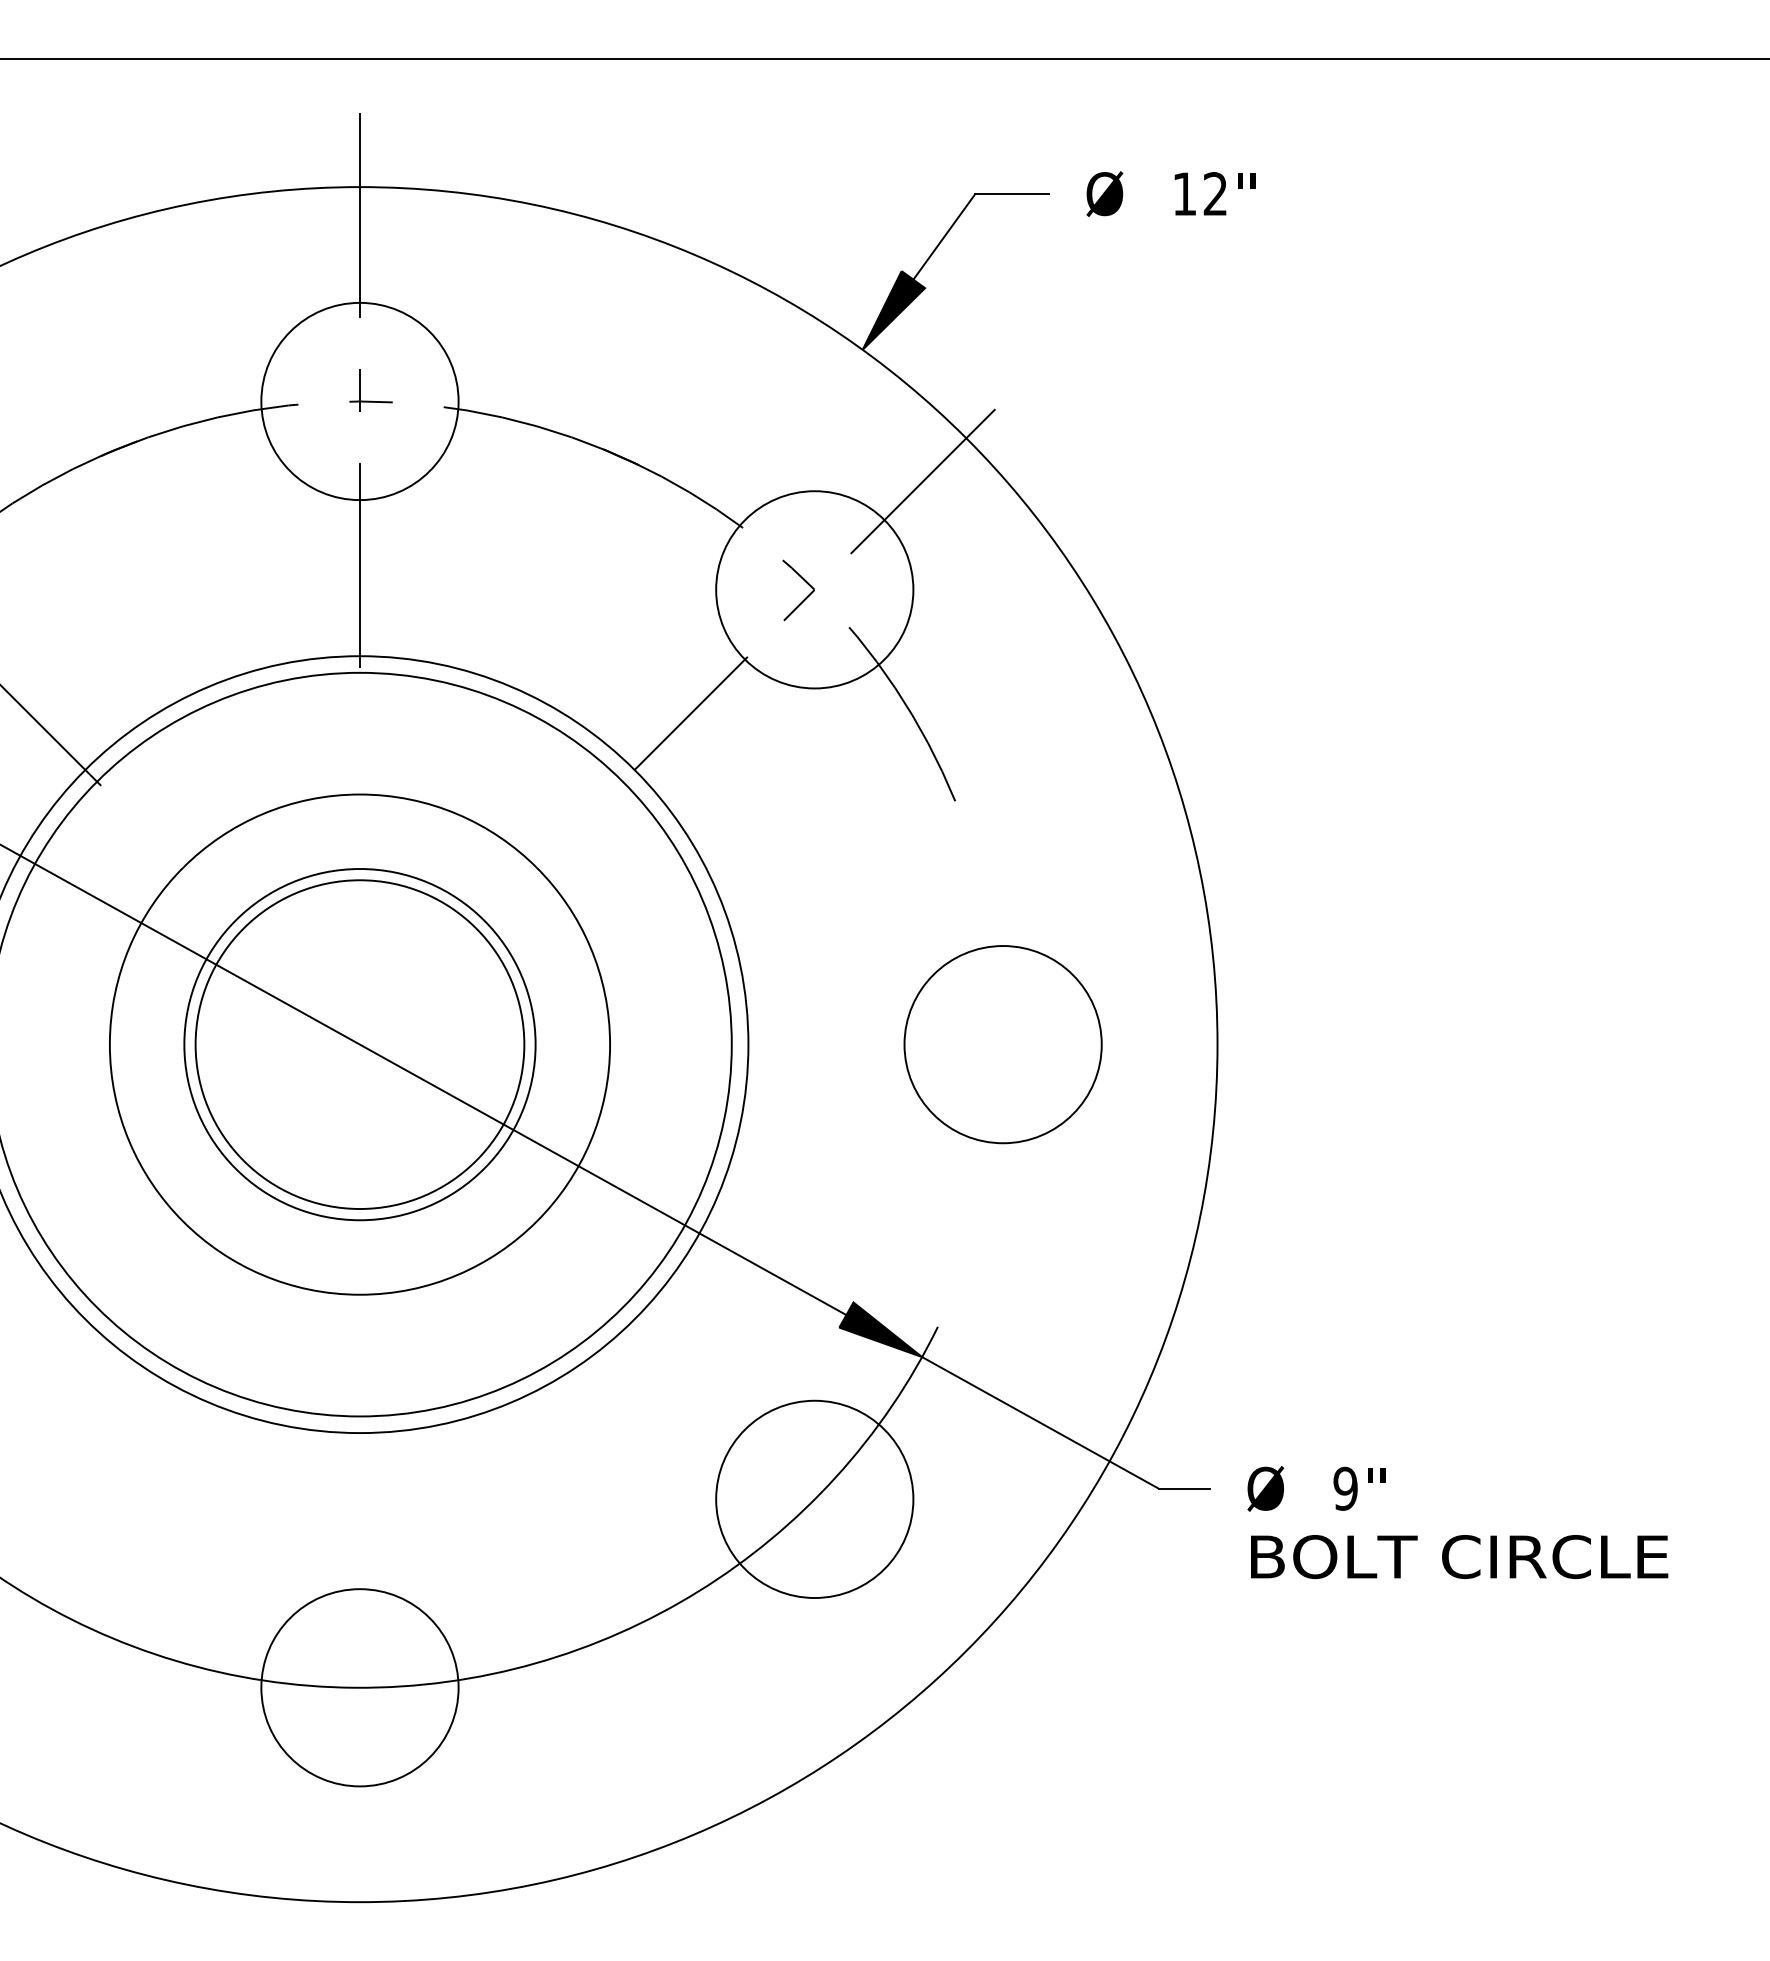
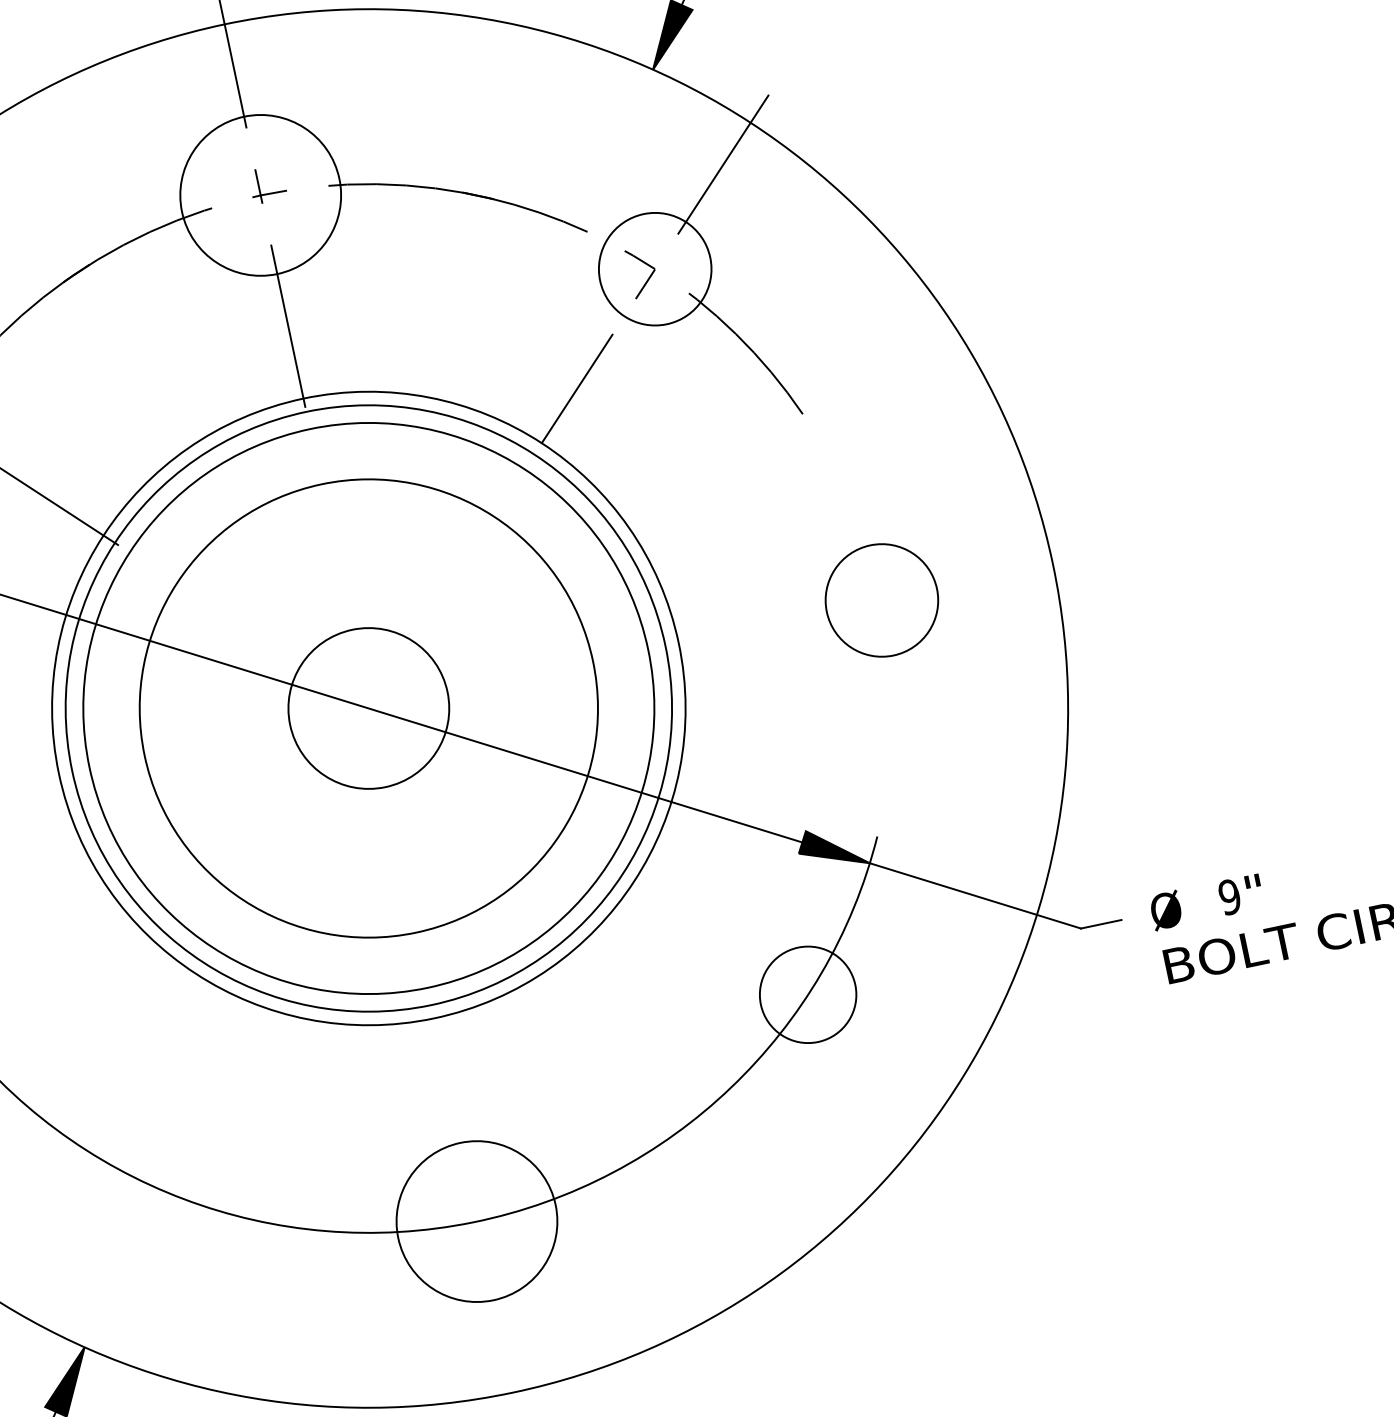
circle: (814, 589) -> (654, 268), size x0.7
circle: (359, 1044) -> (368, 708), size x0.6
circle: (359, 1044) -> (368, 708), size x1.4
circle: (359, 1044) -> (368, 708), size x1.6
circle: (1002, 1044) -> (881, 600), size x0.7
circle: (814, 1499) -> (807, 994), size x0.6

